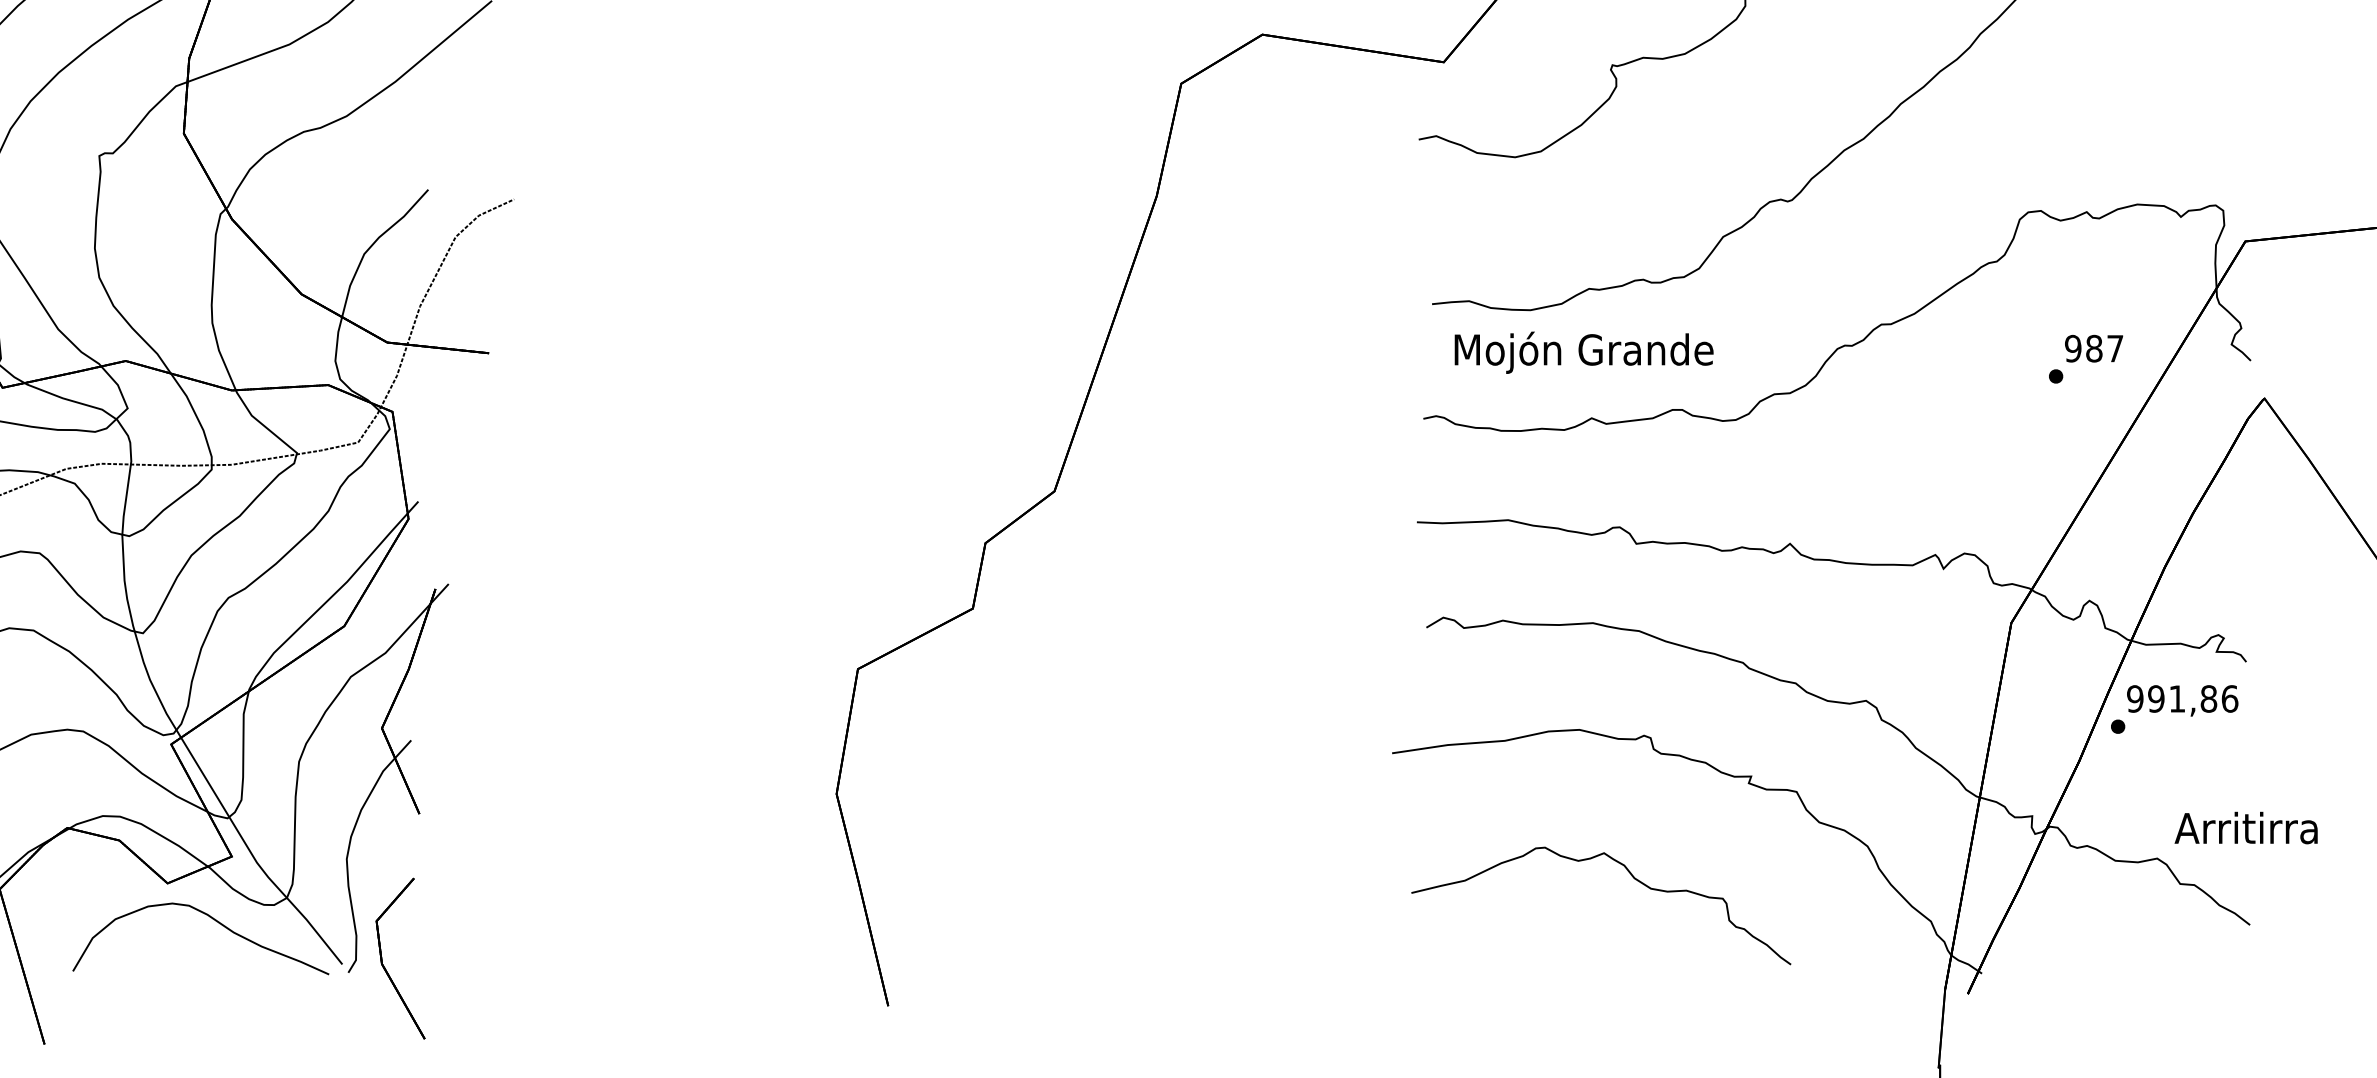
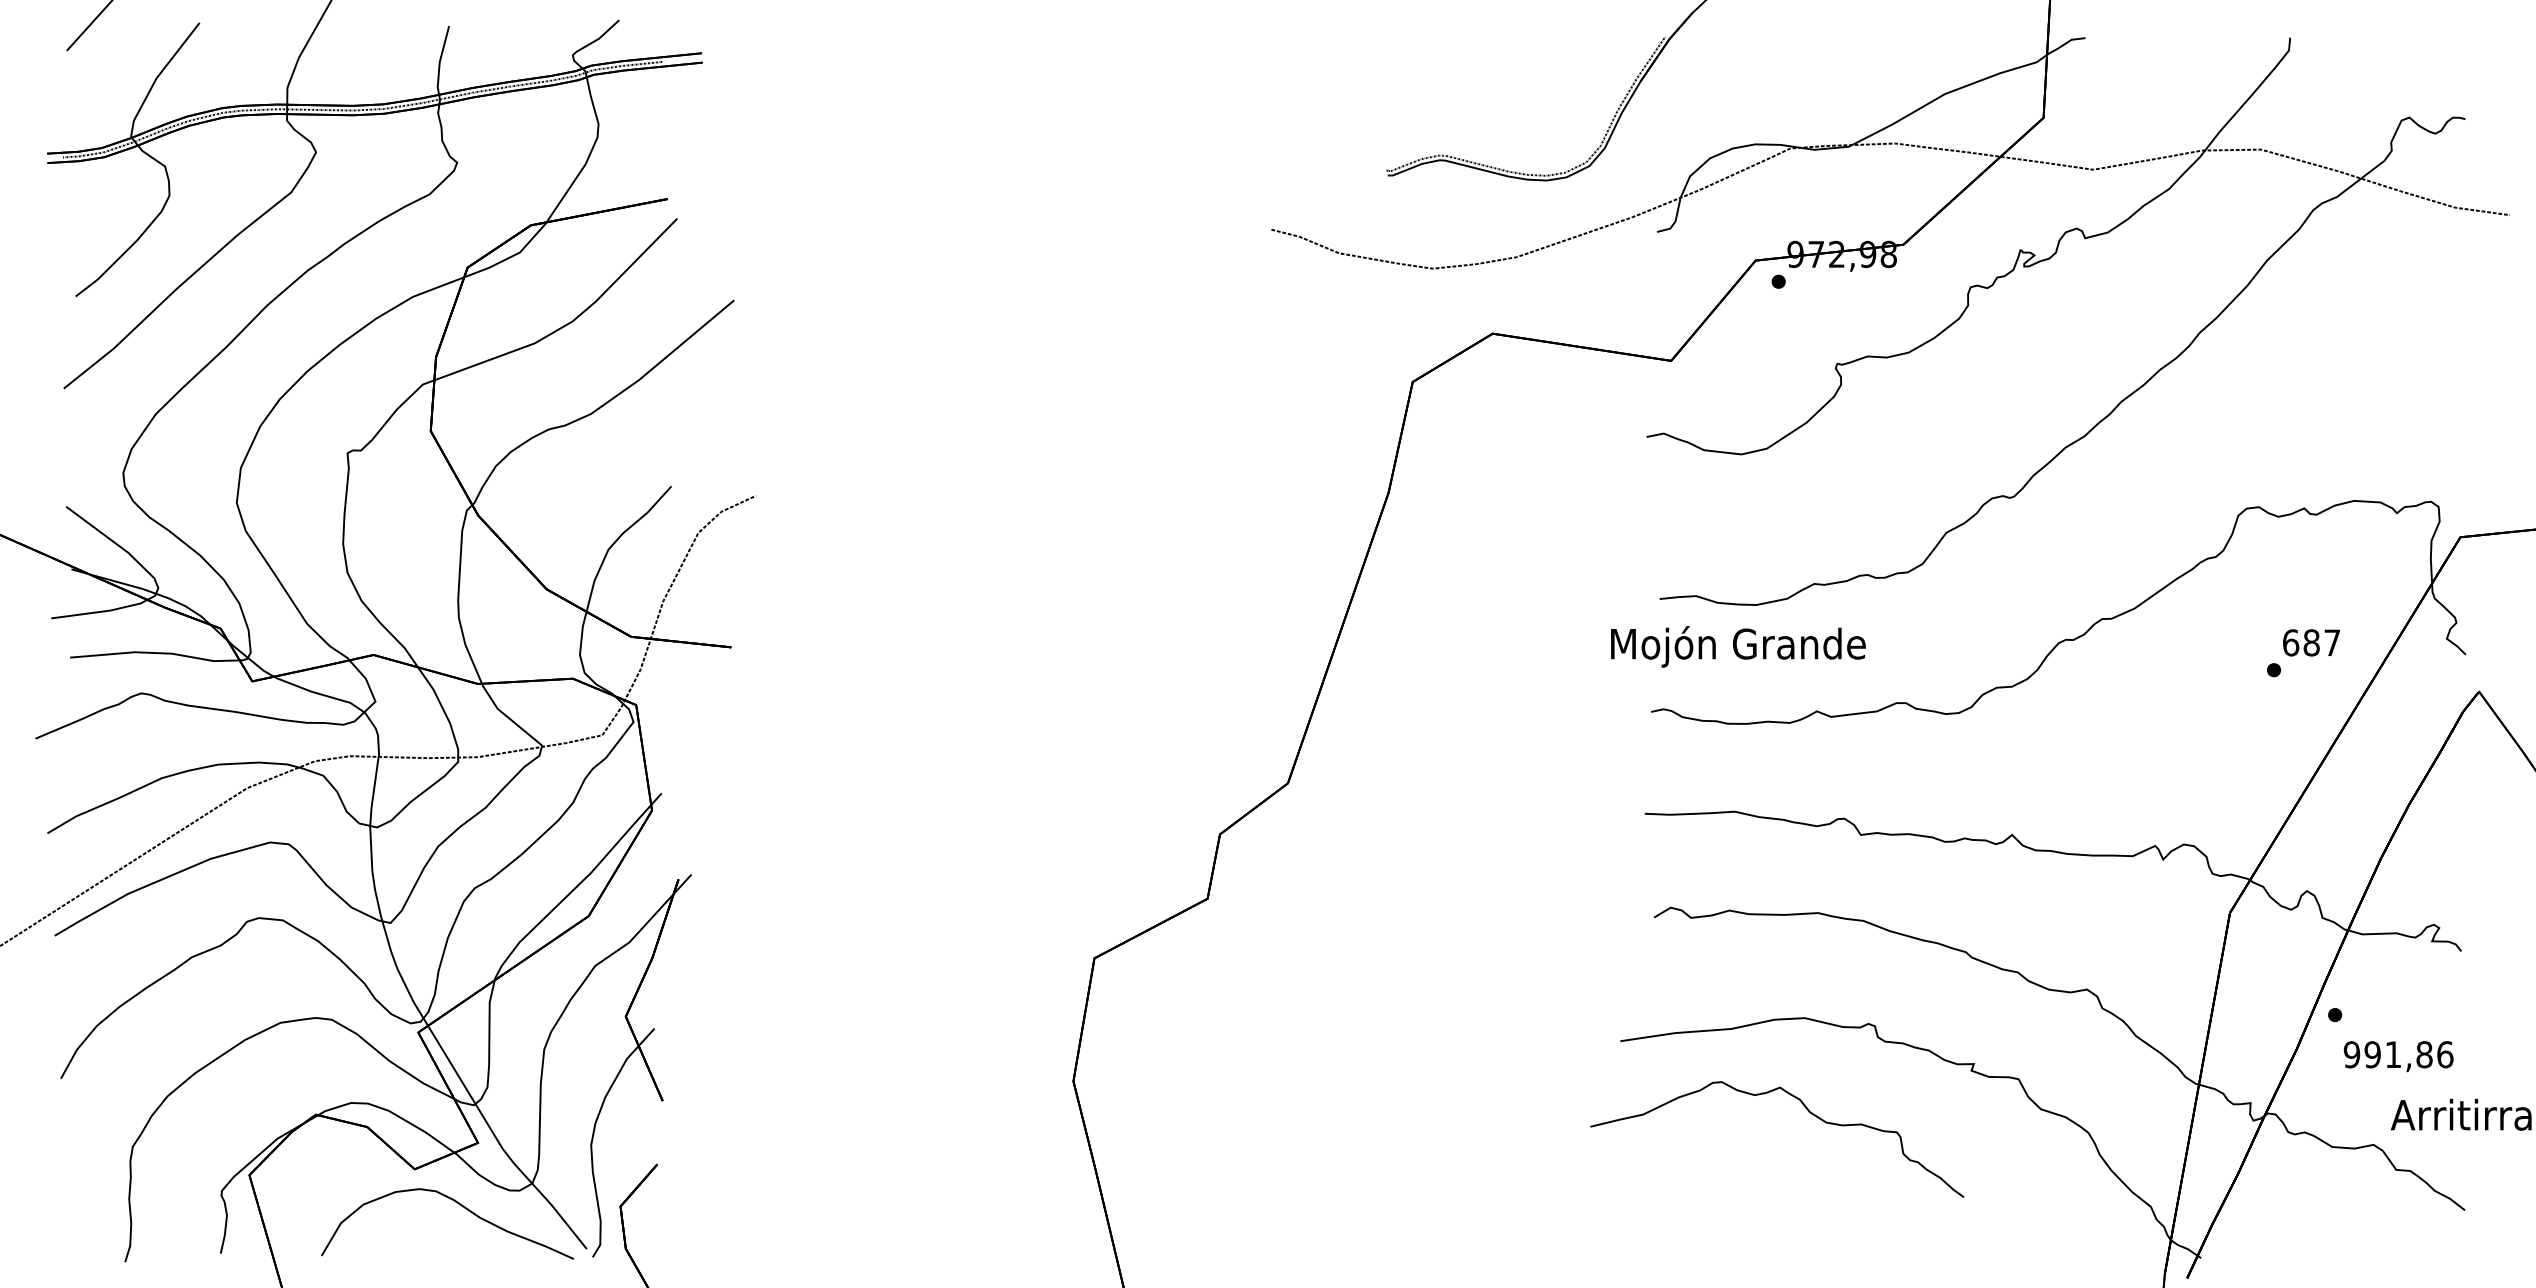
text: (2072, 348) -> (2290, 642), 987 -> 687
text: (1584, 352) -> (1738, 646), moved
text: (2182, 700) -> (2398, 1056), moved
part: (1634, 879) -> (1809, 1113), moved

